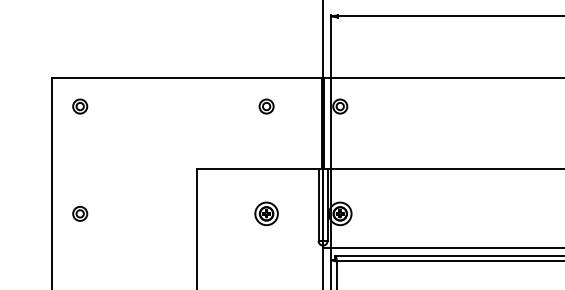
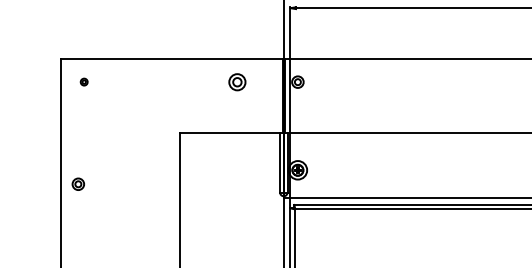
part: (79, 105) -> (83, 81), size x0.6
part: (266, 105) -> (237, 81), size x1.4
part: (79, 212) -> (77, 183), moved
part: (266, 214) -> (237, 170), removed

